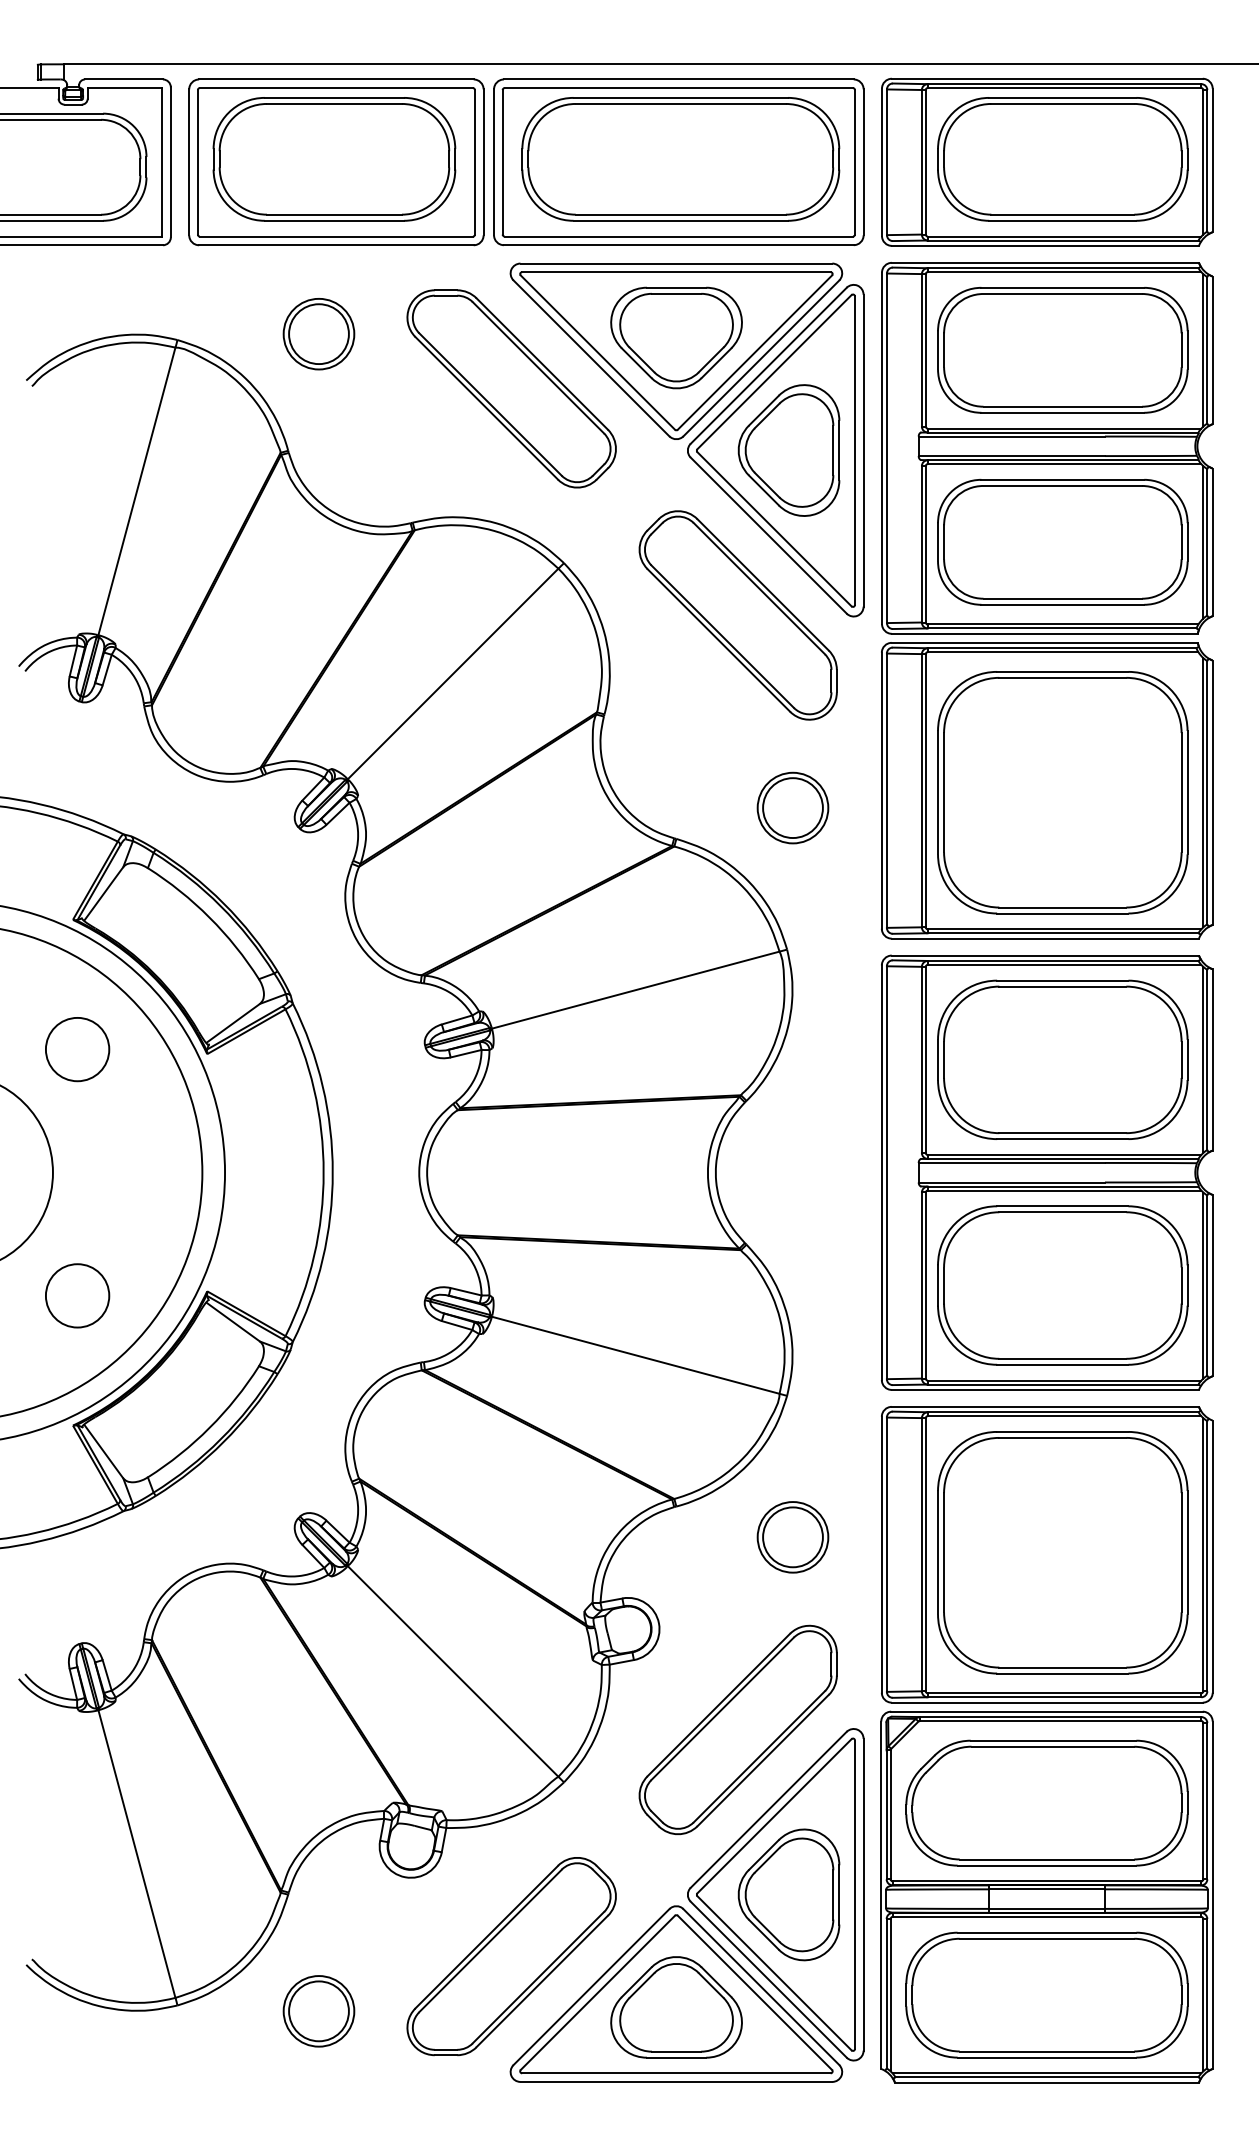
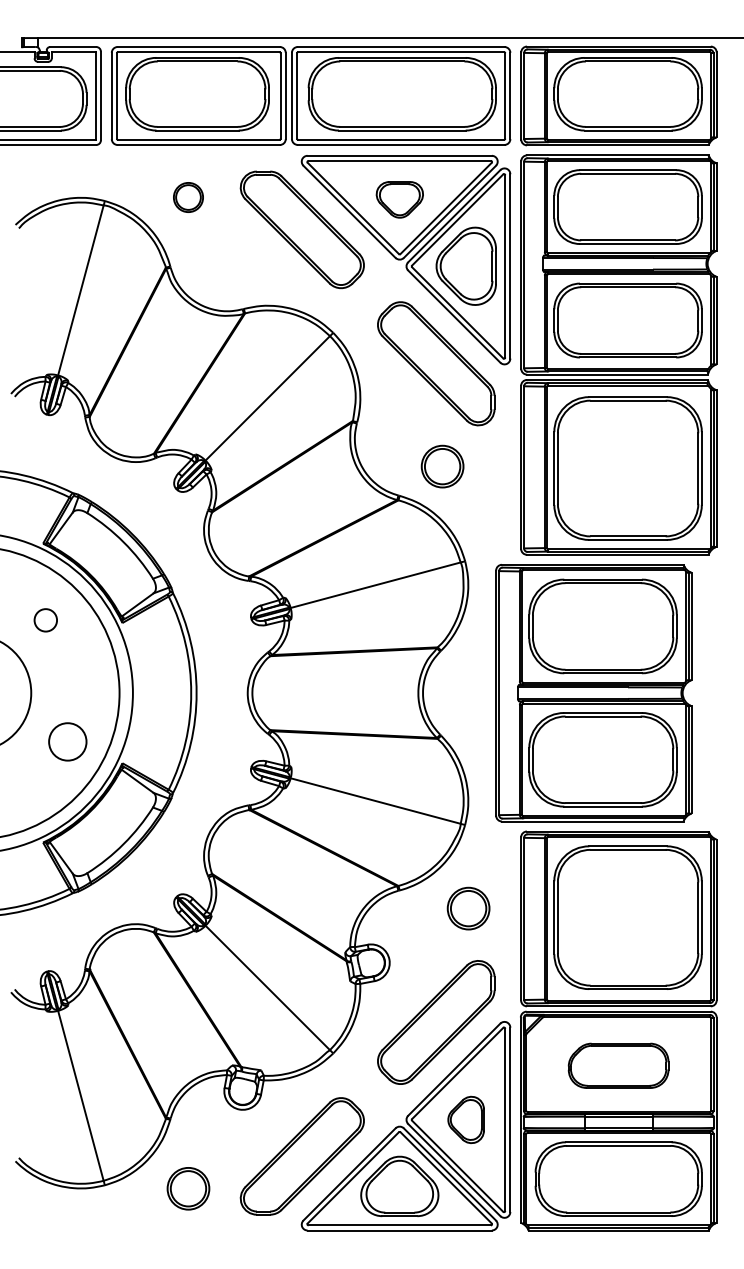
part: (319, 334) -> (188, 197), size x0.7
part: (676, 337) -> (399, 199), size x0.6
part: (792, 807) -> (442, 466), moved
circle: (77, 1049) -> (45, 620), size x0.6
part: (1046, 1173) -> (593, 693), moved
circle: (77, 1295) -> (67, 741), moved
part: (1046, 1802) -> (618, 1065), size x0.6
part: (787, 1894) -> (465, 1119), size x0.6

